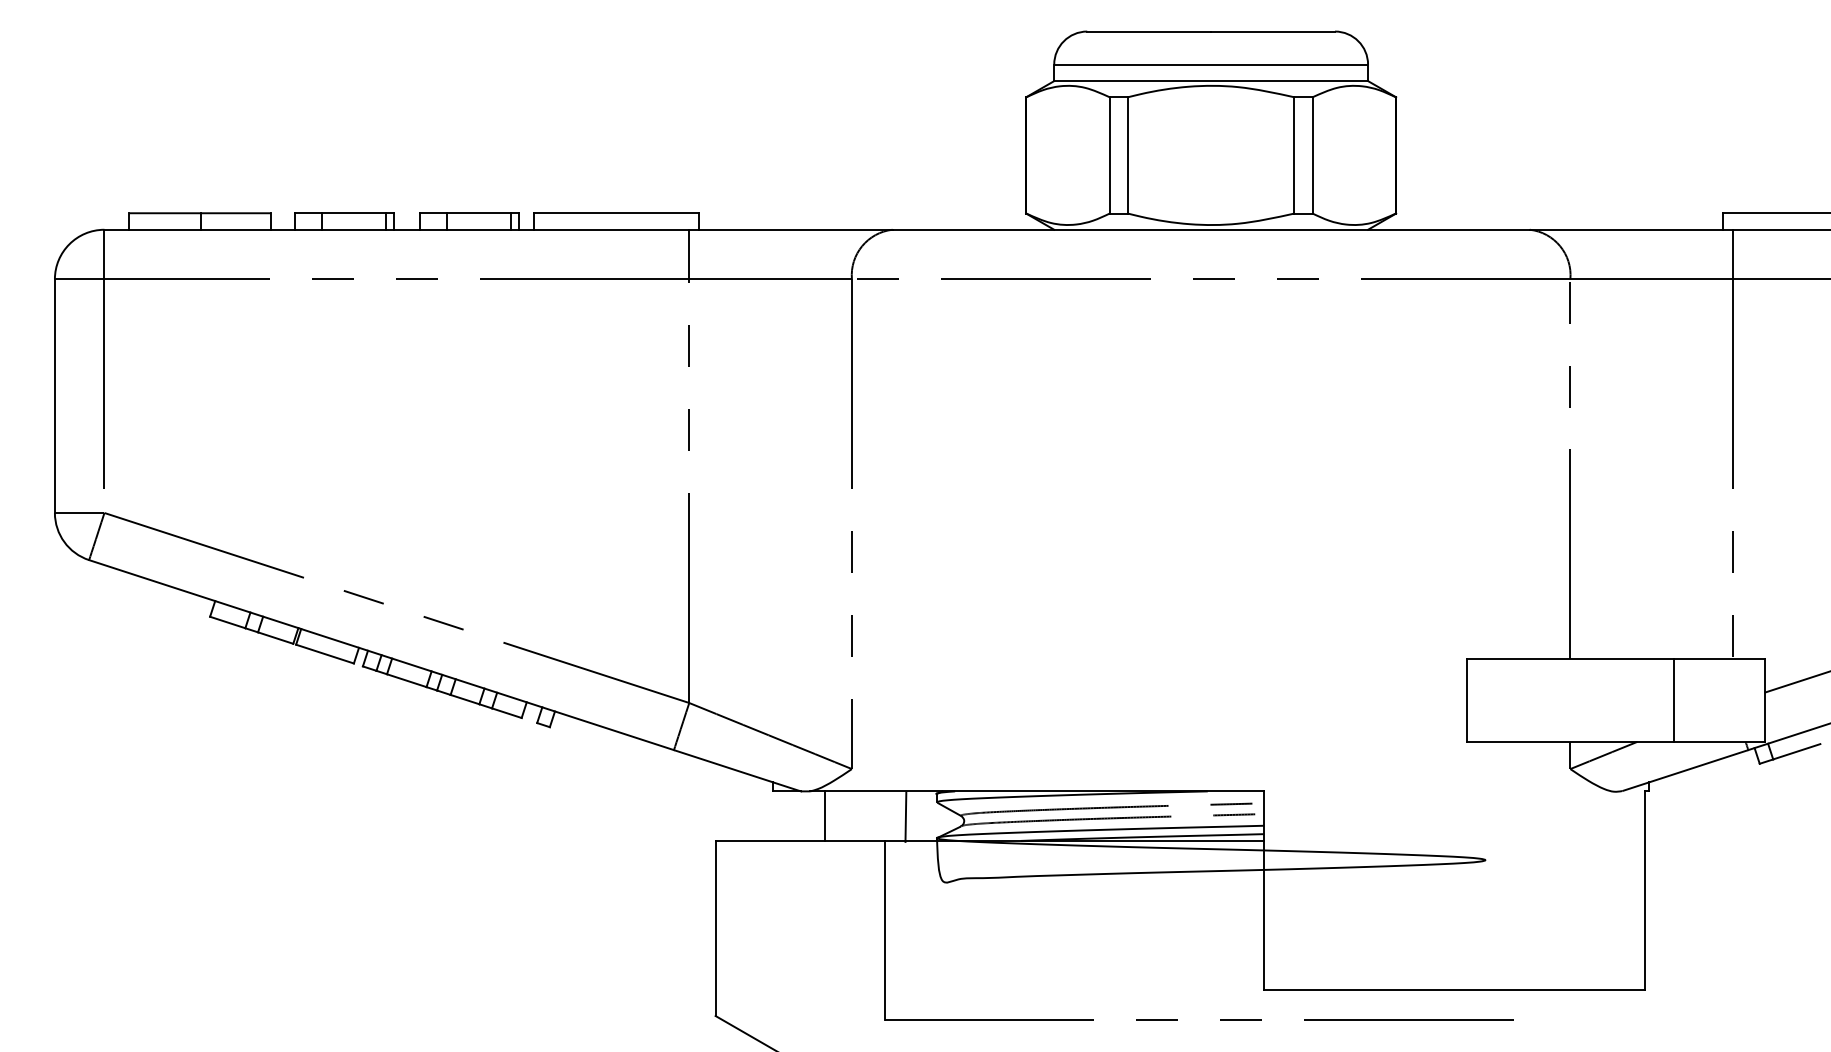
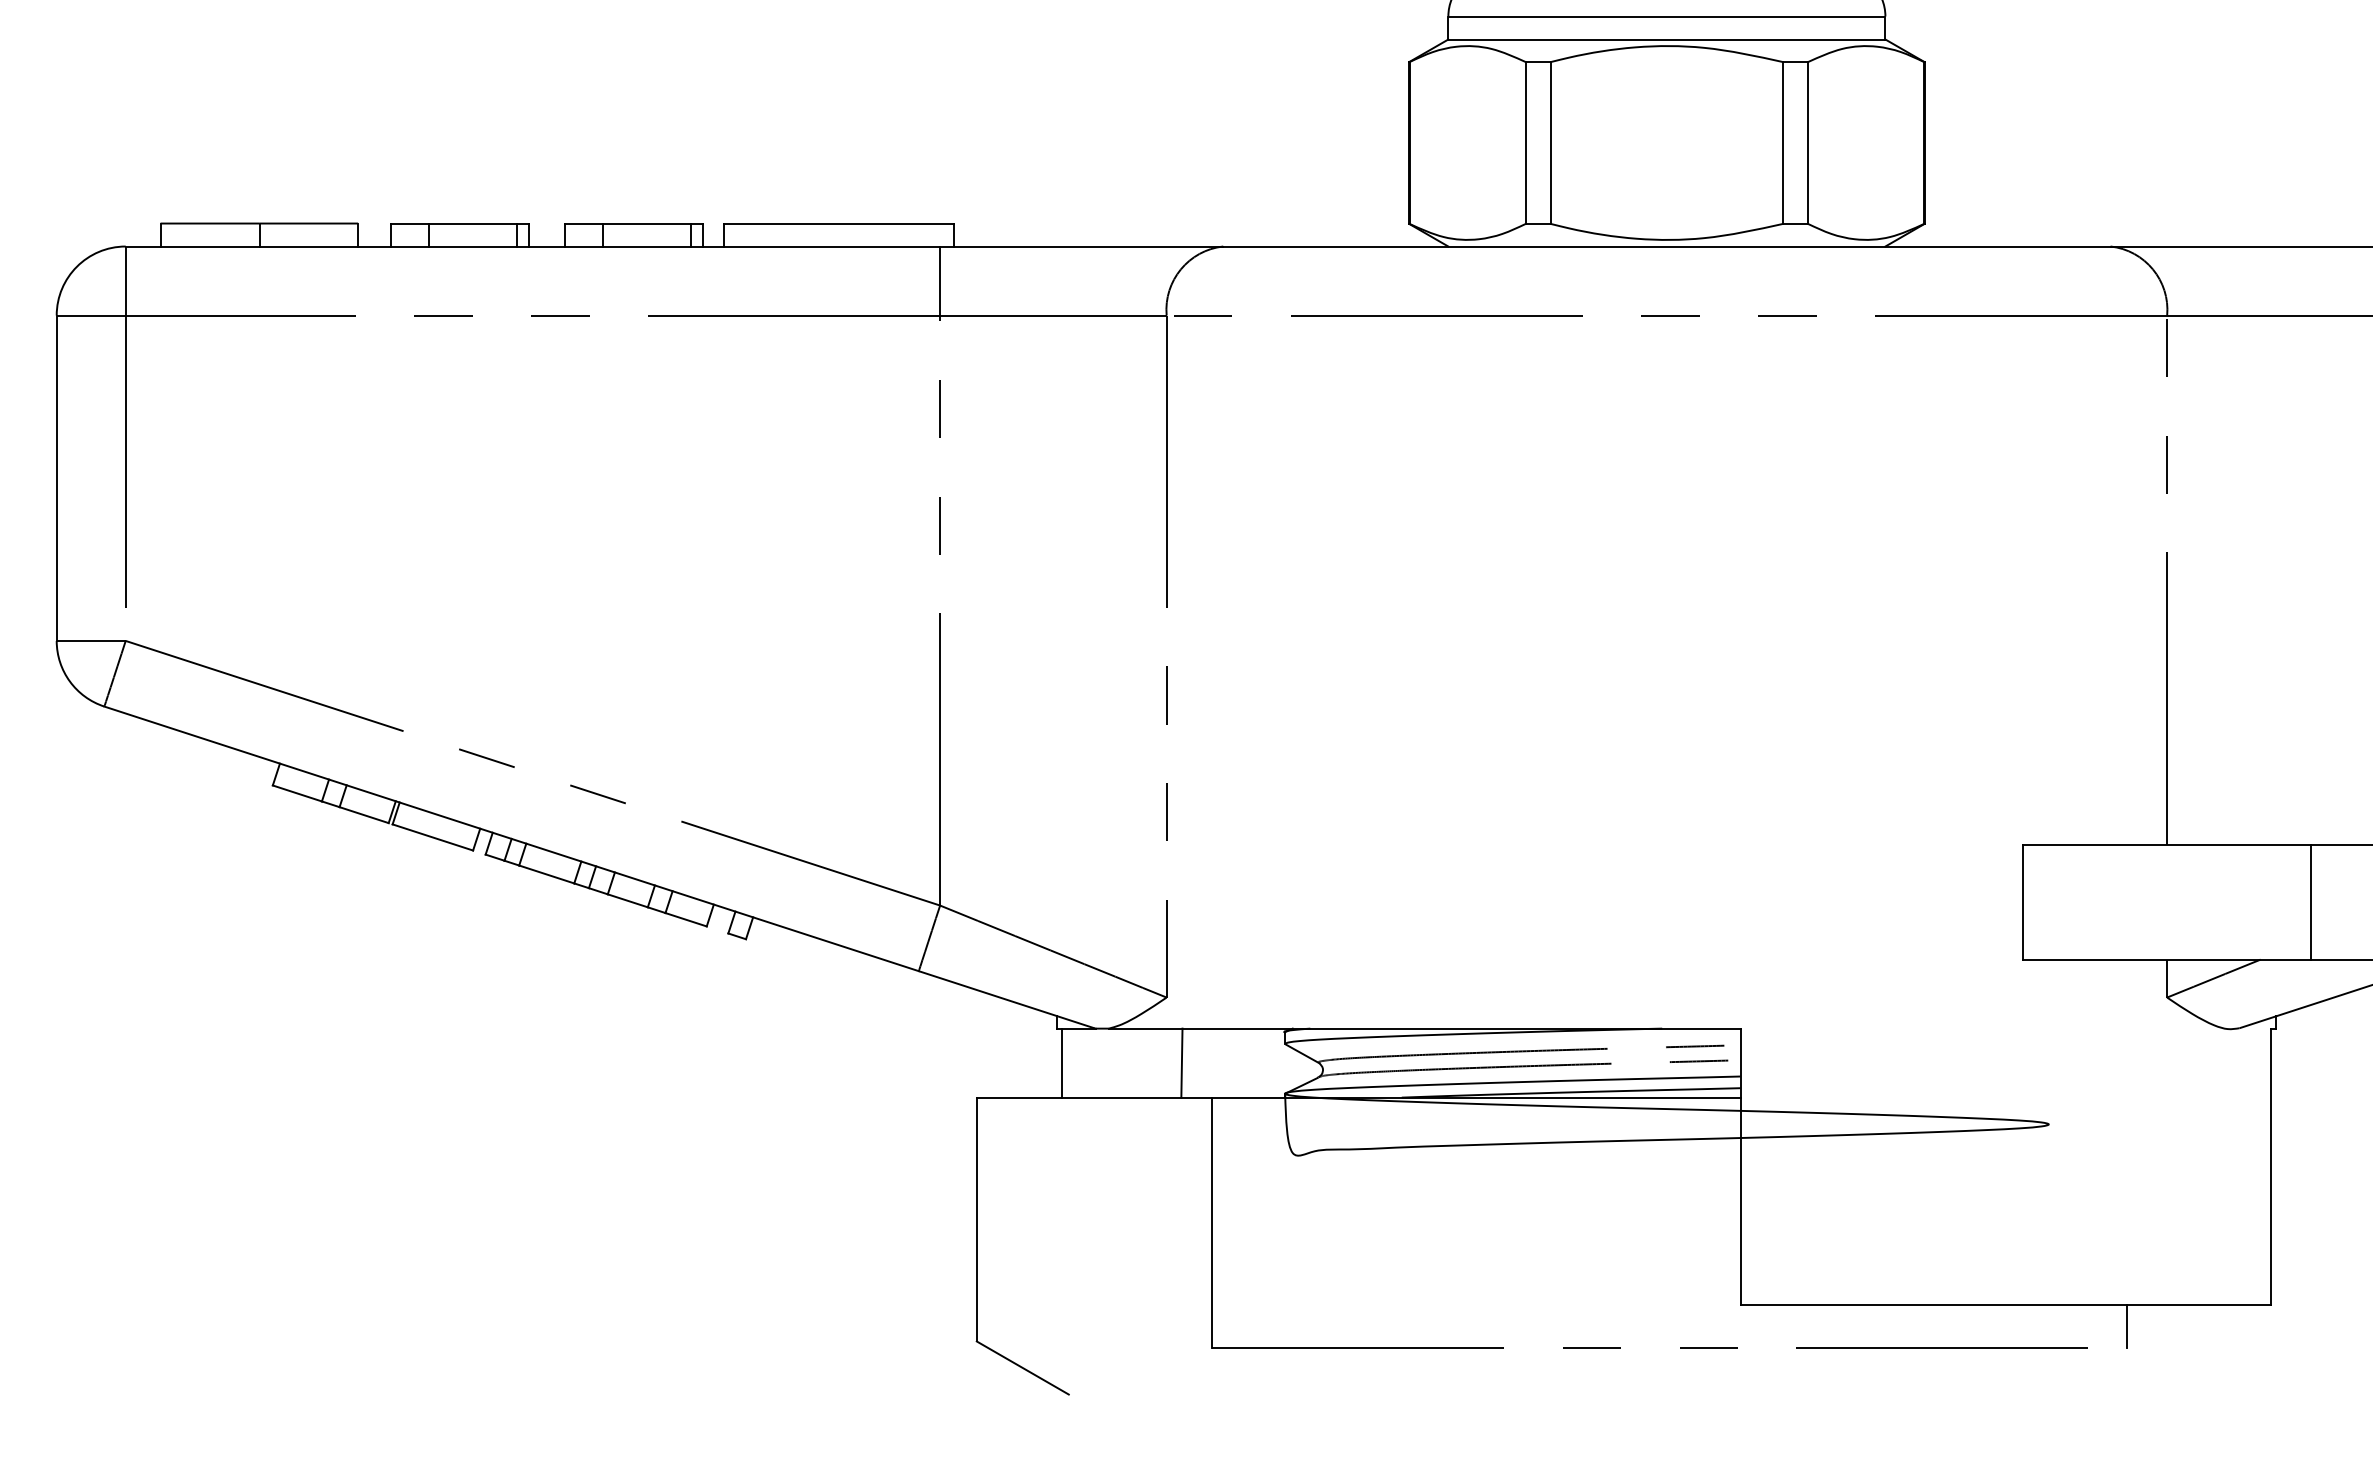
line: (824, 815) -> (1061, 1062), moved
line: (905, 816) -> (1181, 1062), moved
line: (1541, 1004) -> (2126, 1325), added

